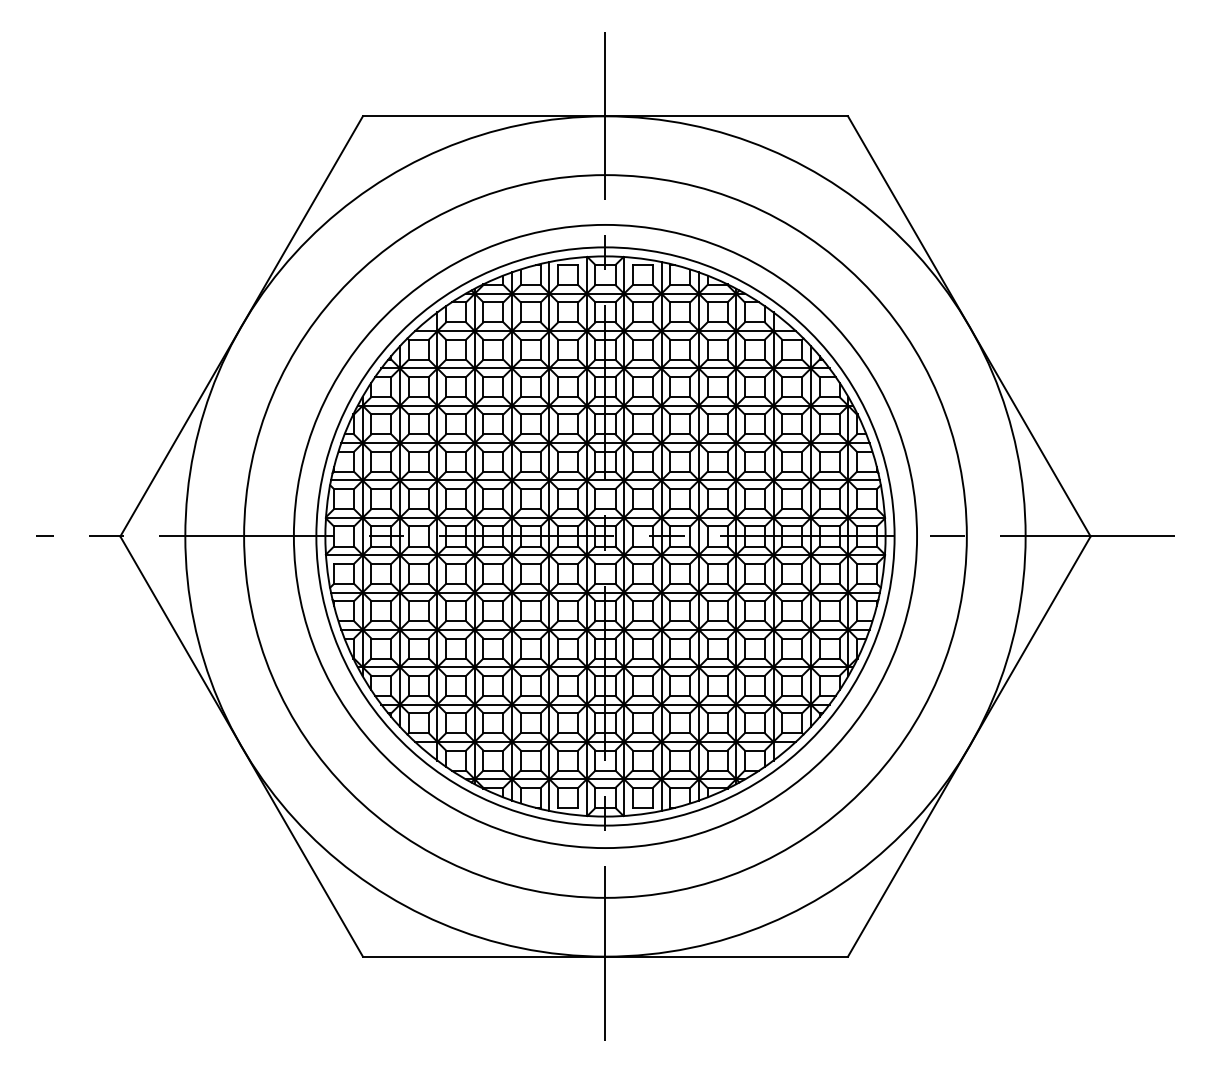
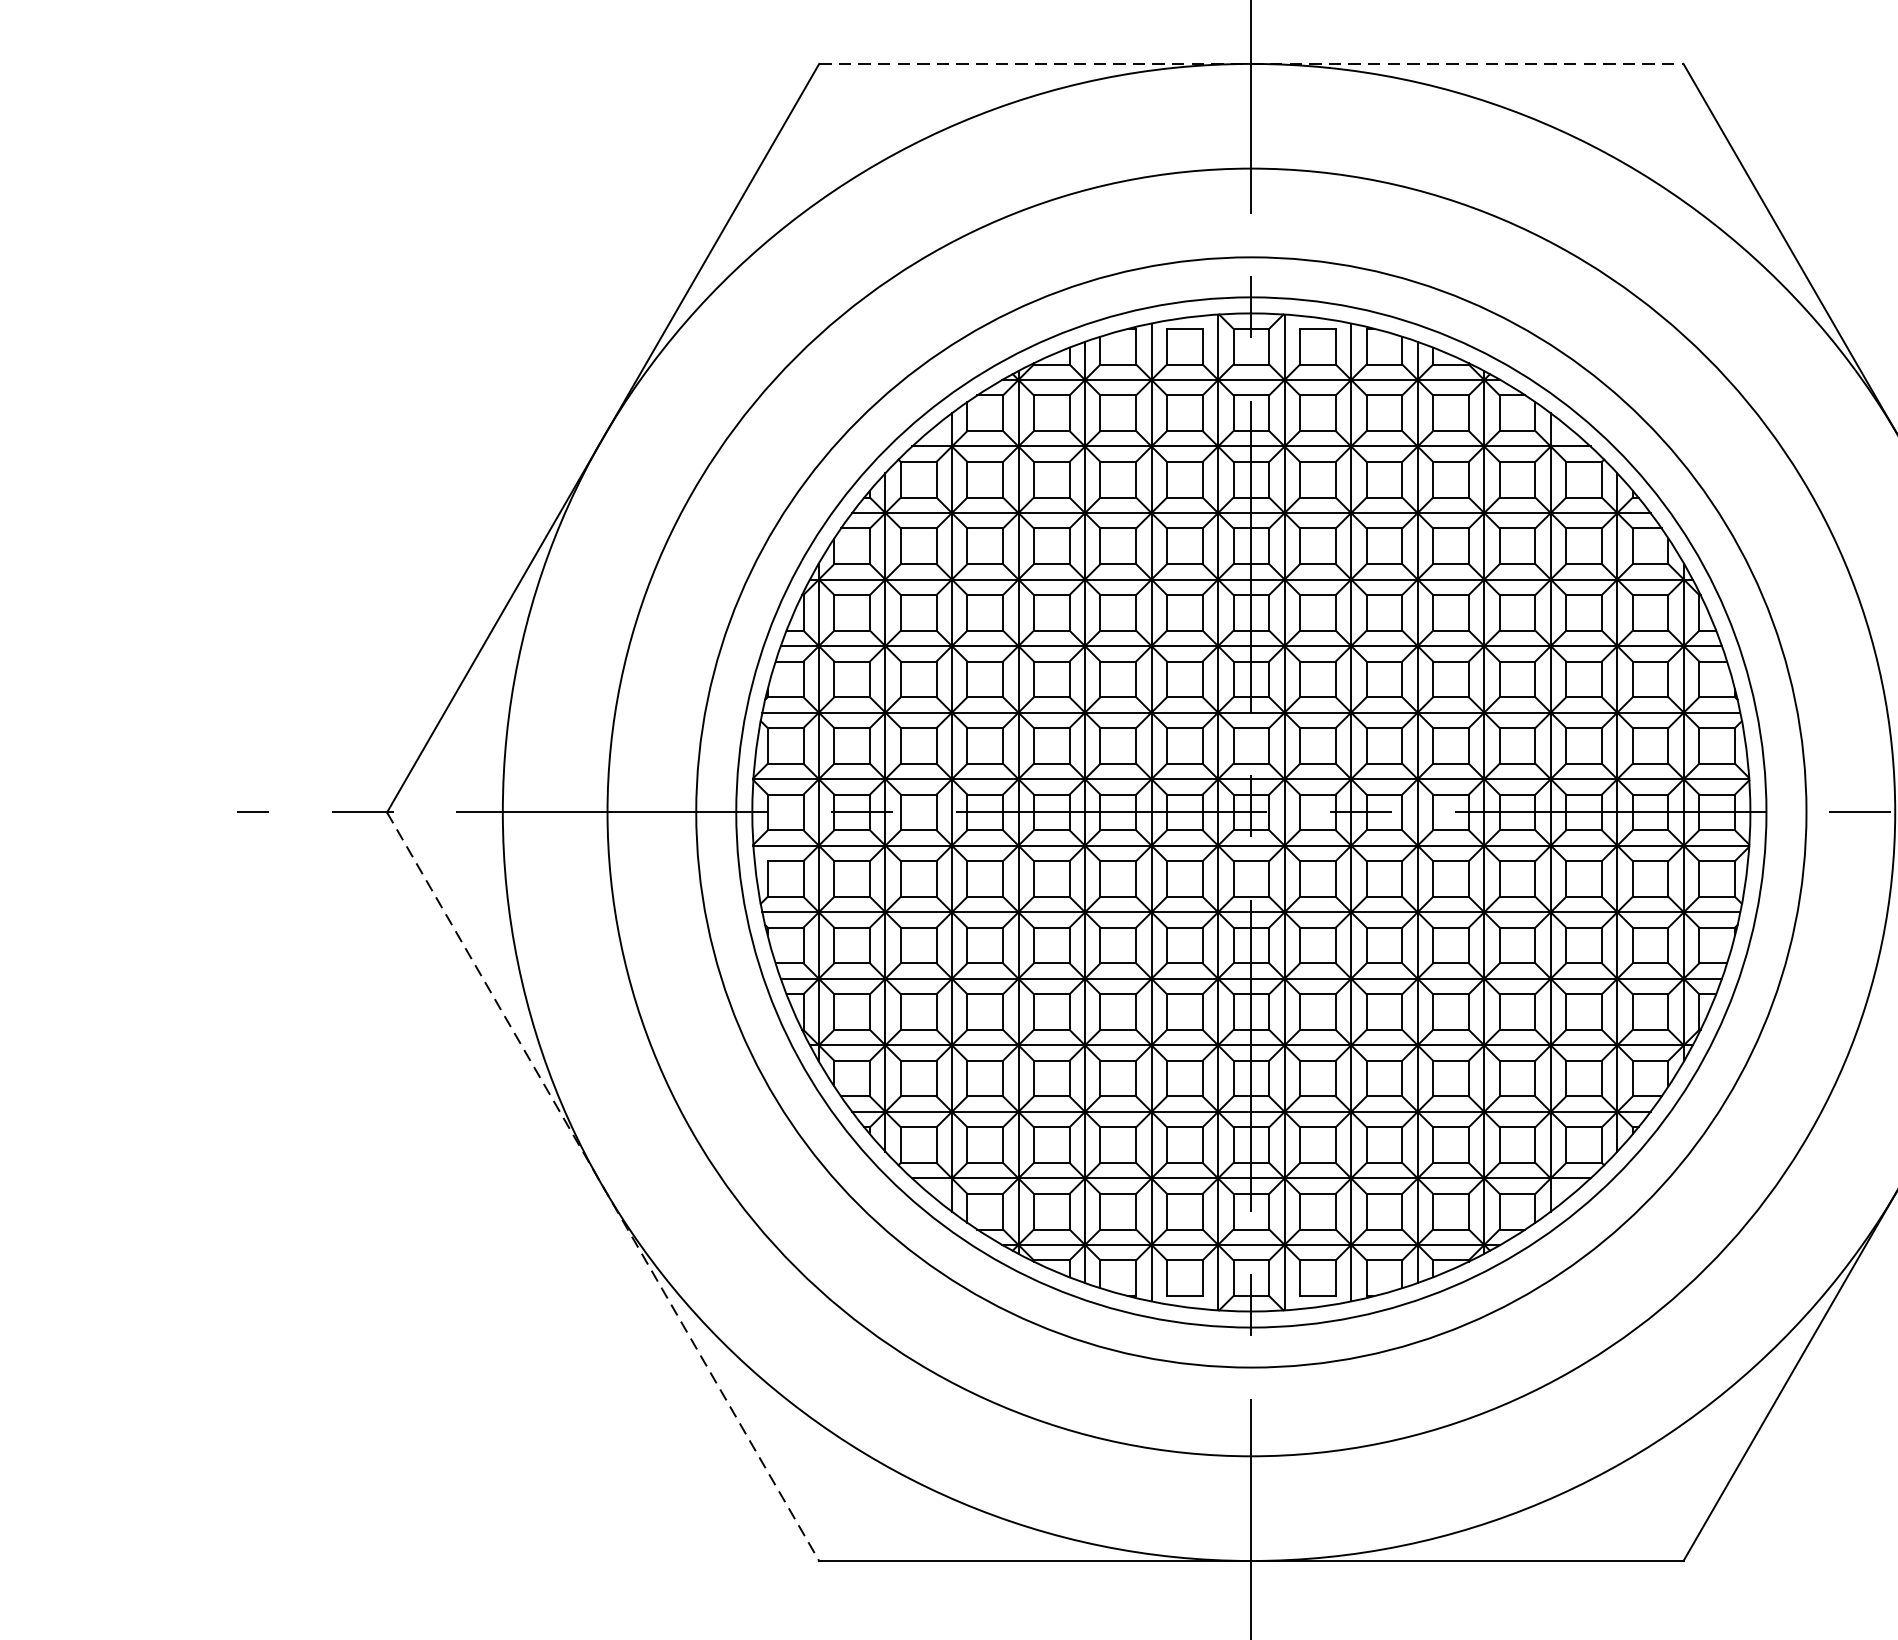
line: (605, 116) -> (1251, 64), solid -> dashed
line: (241, 746) -> (602, 1186), solid -> dashed

